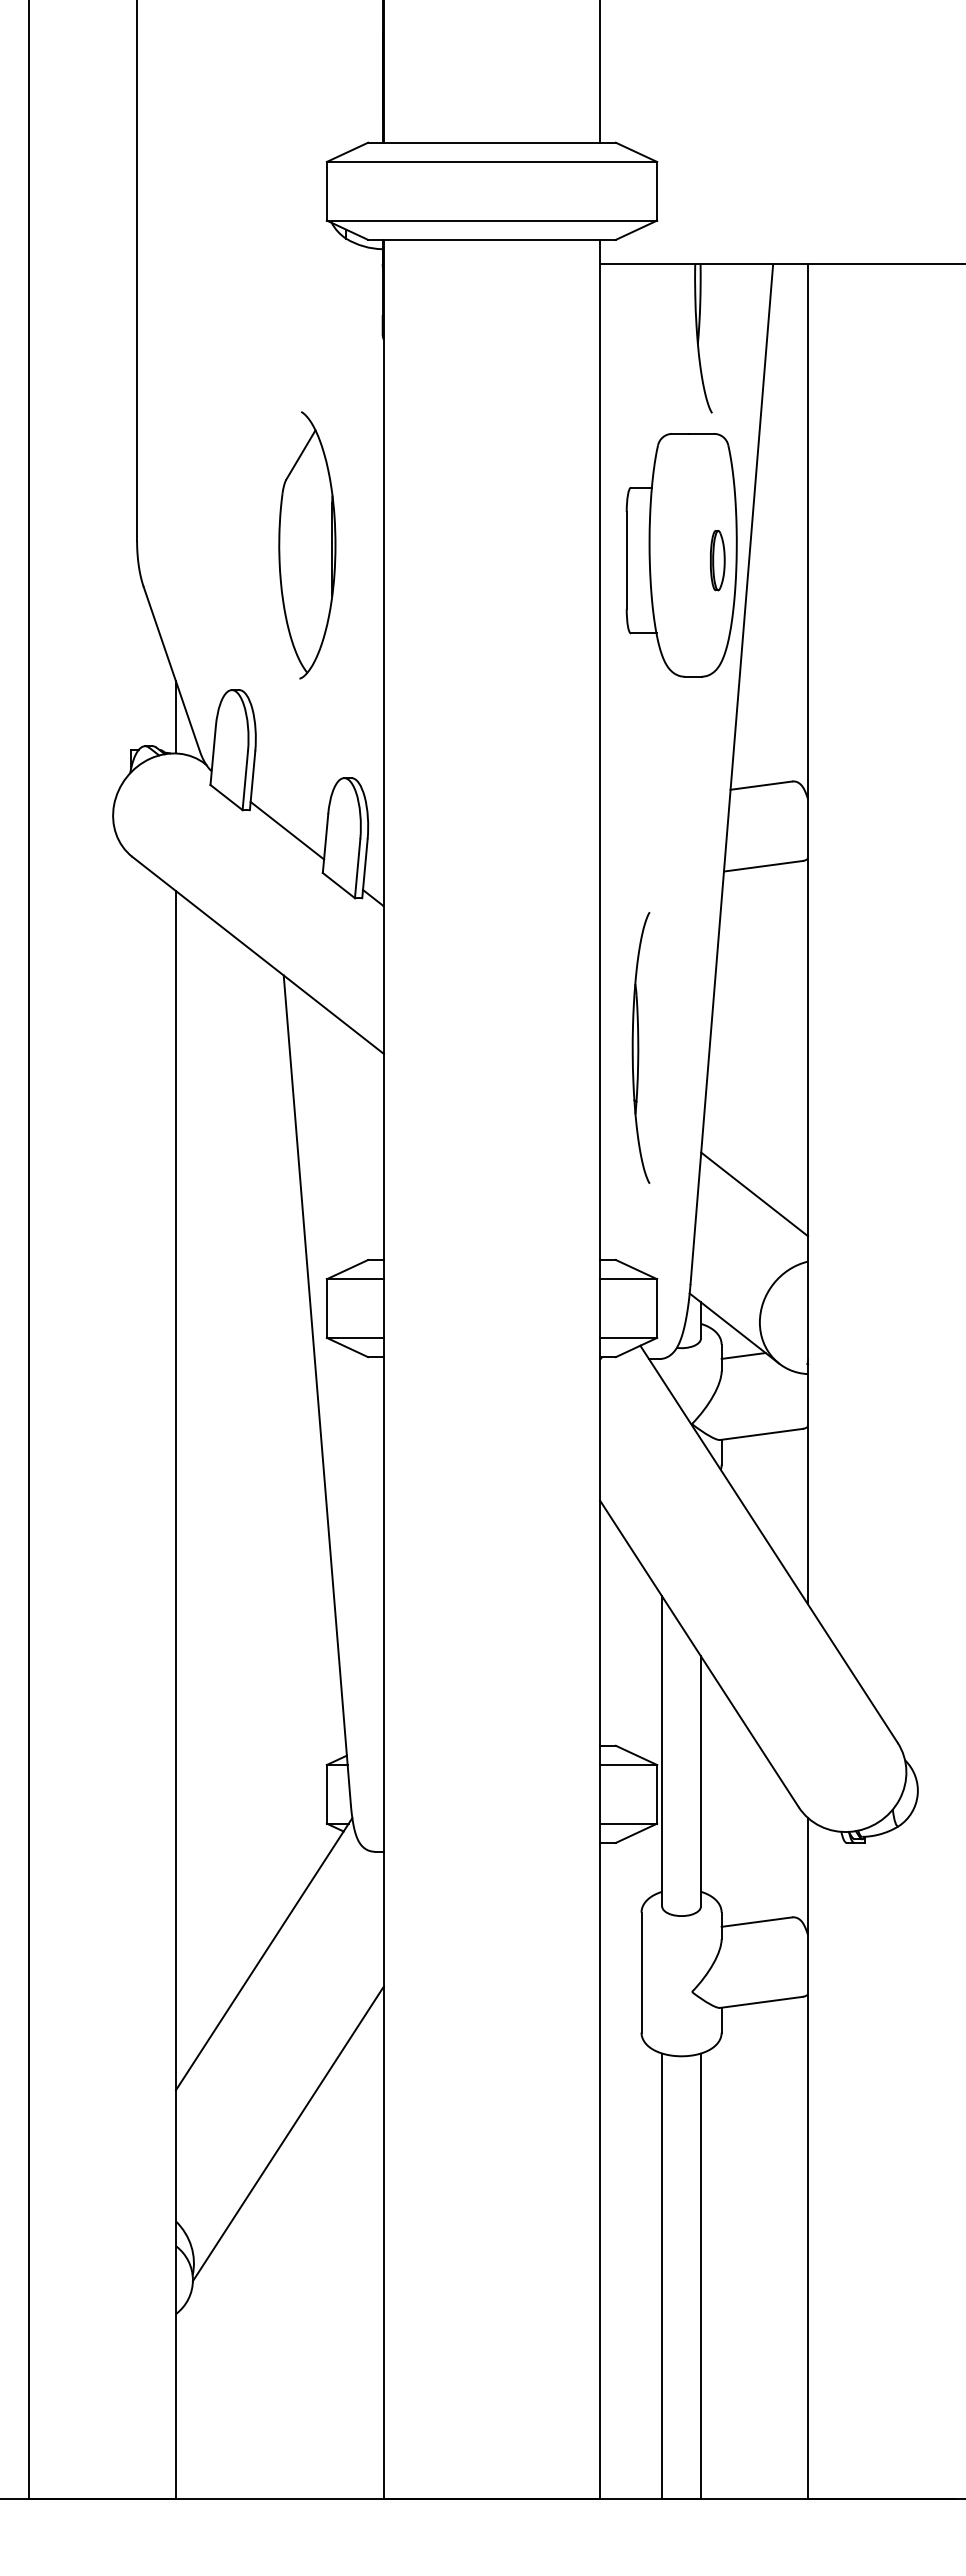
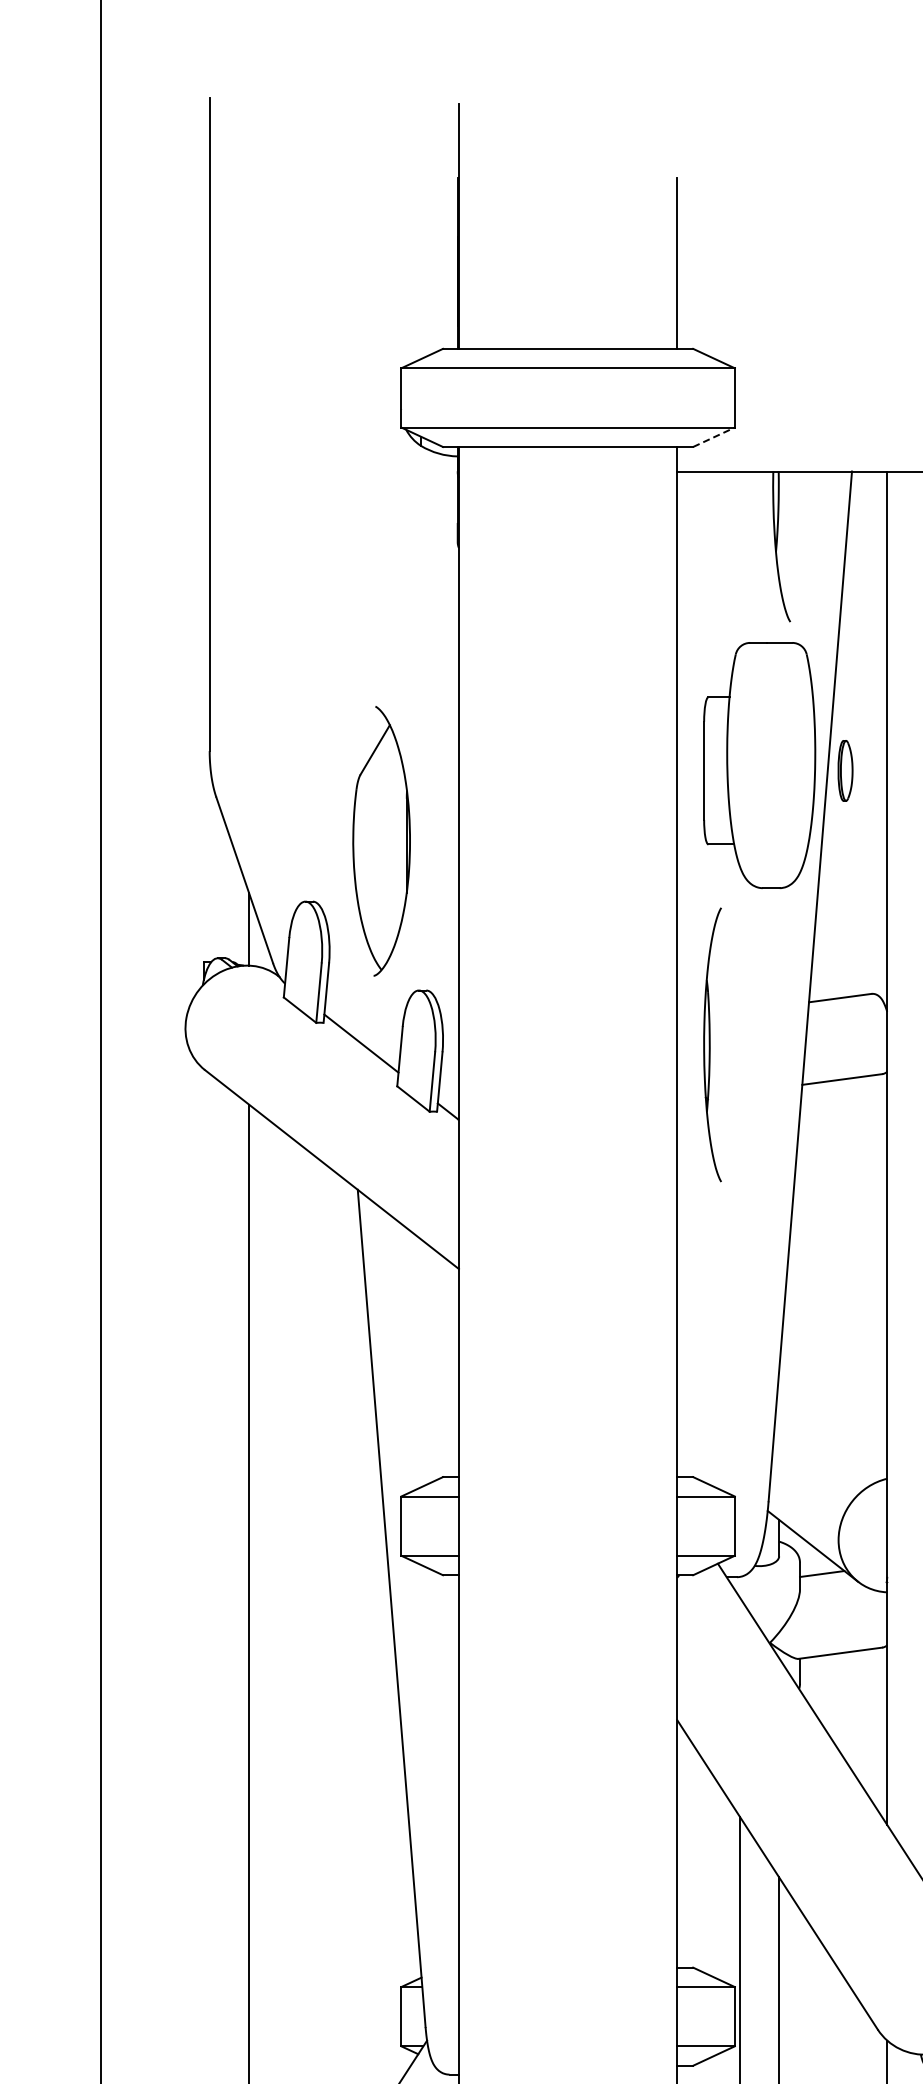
line: (636, 230) -> (714, 437), solid -> dashed
part: (307, 545) -> (381, 841), moved
part: (717, 560) -> (845, 770), moved
part: (640, 1047) -> (711, 1044), moved
line: (754, 1194) -> (833, 1410), removed

